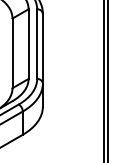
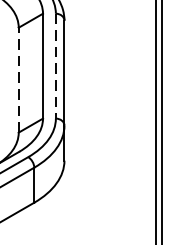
line: (37, 44) -> (56, 66), solid -> dashed
line: (12, 53) -> (18, 80), solid -> dashed

